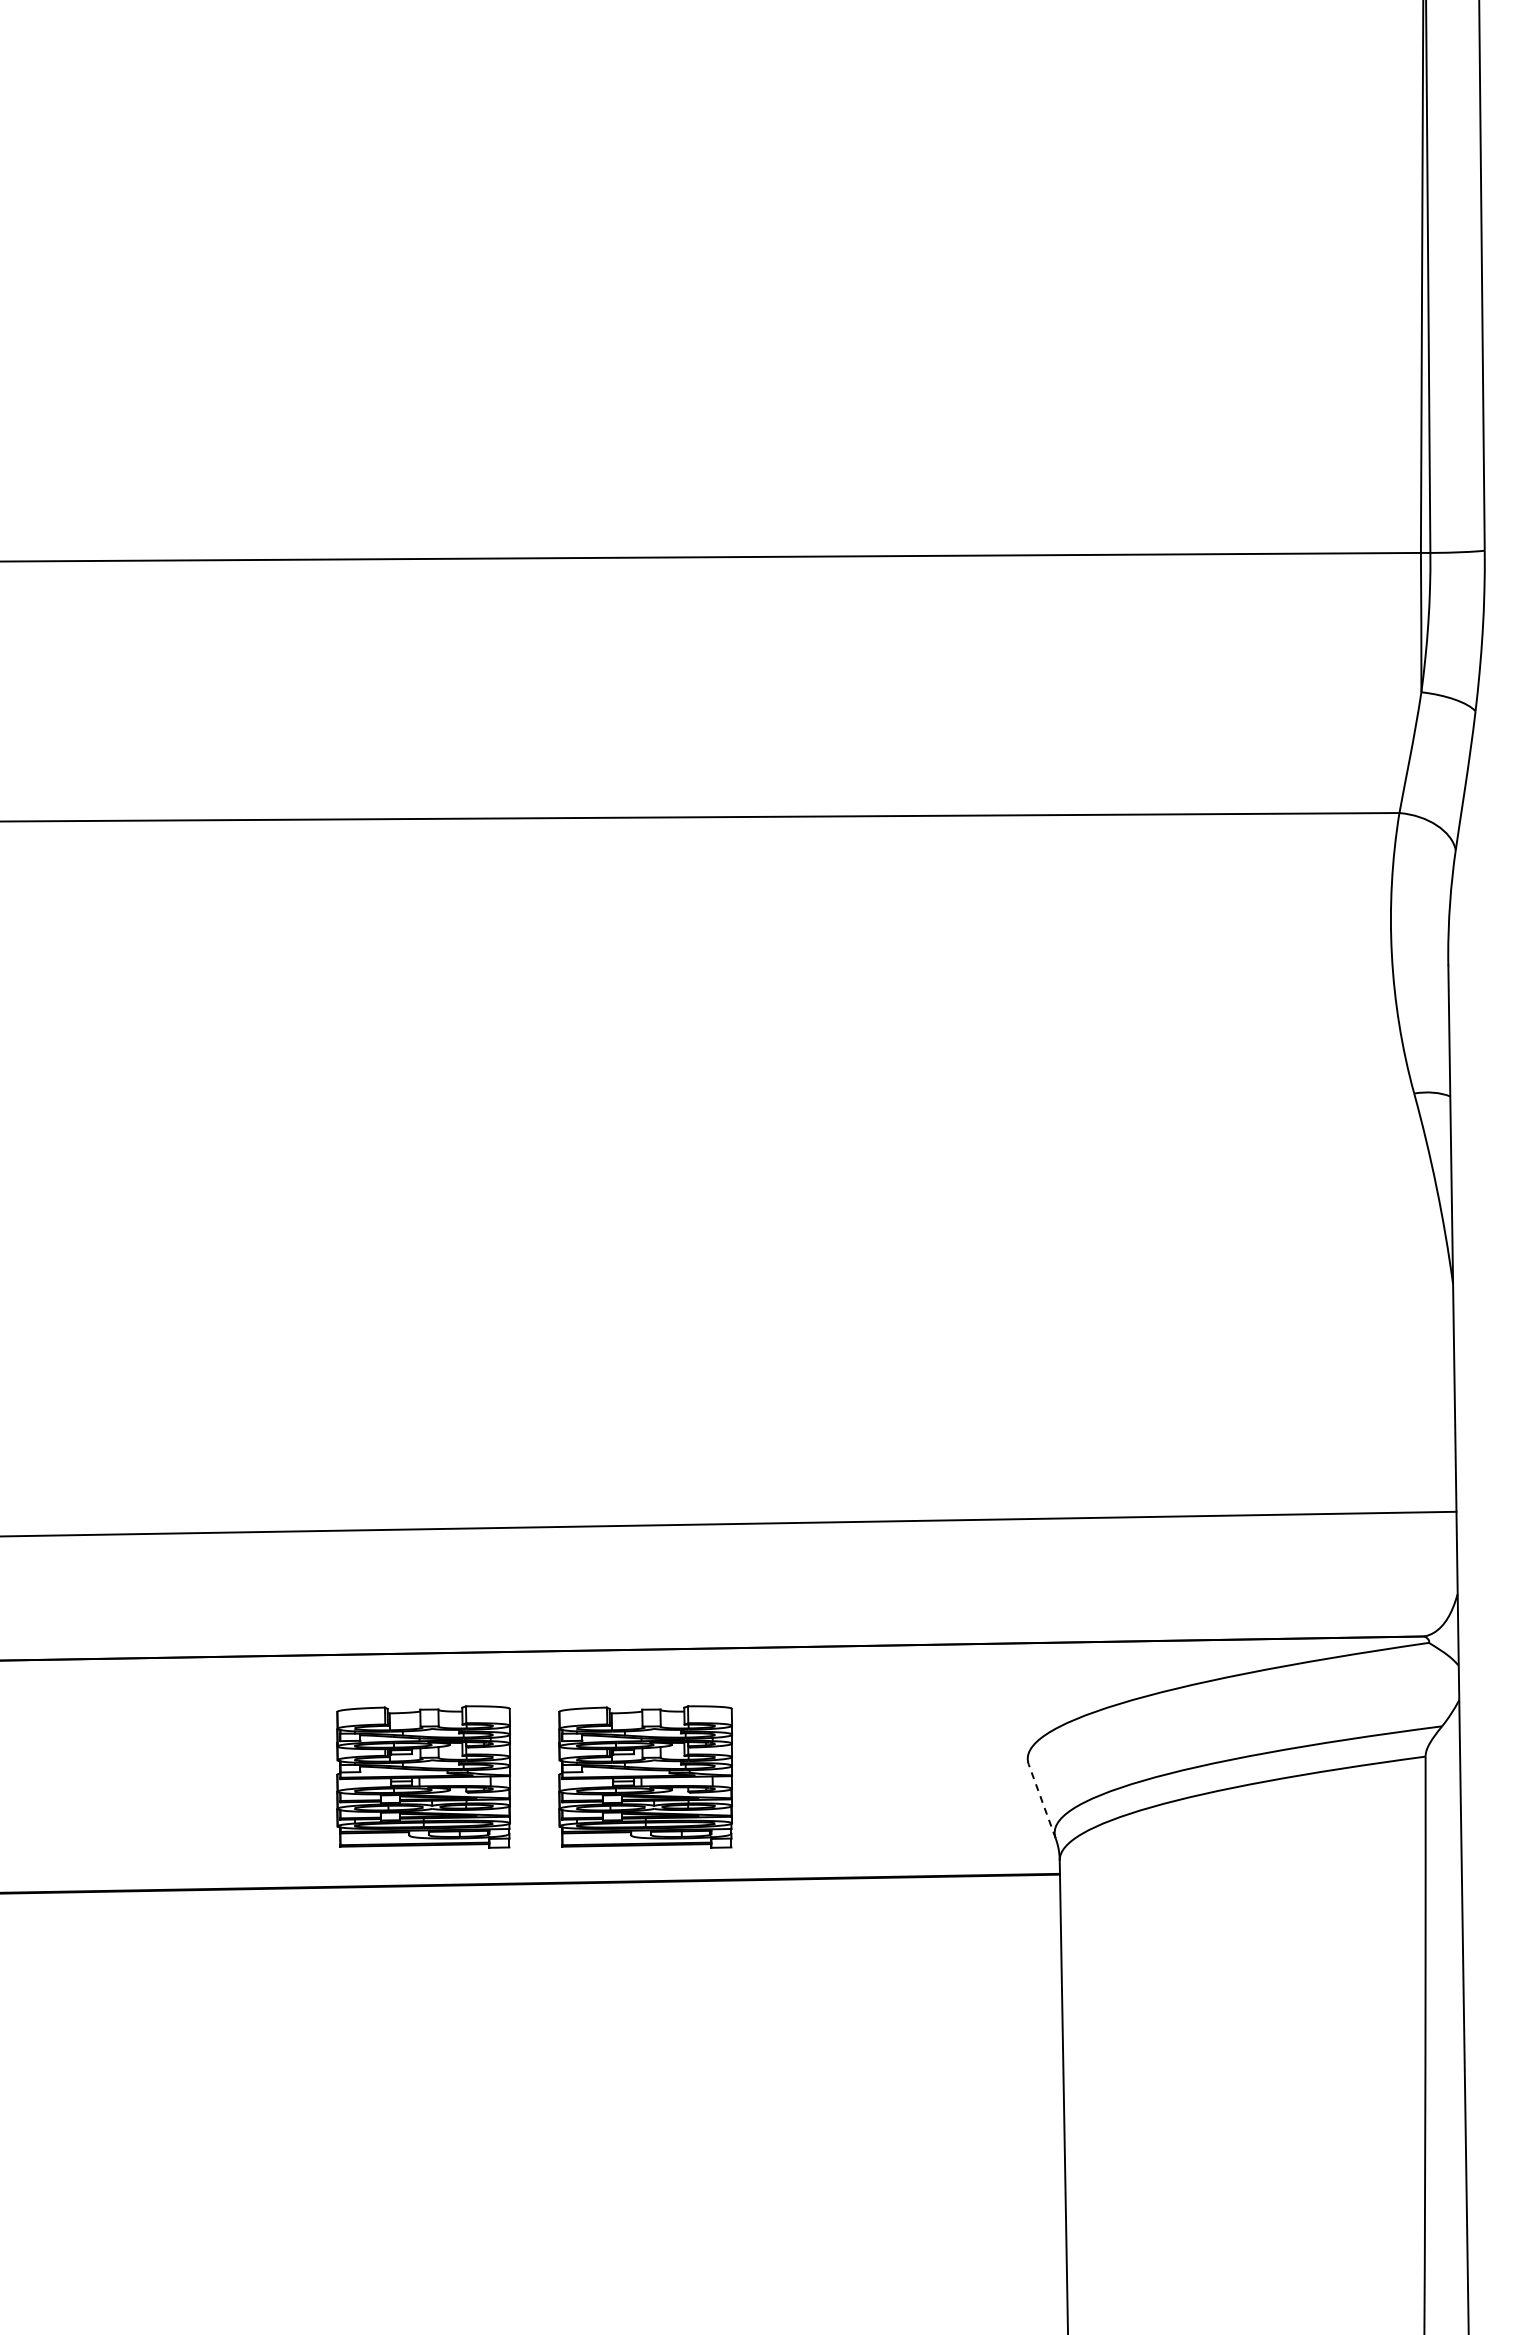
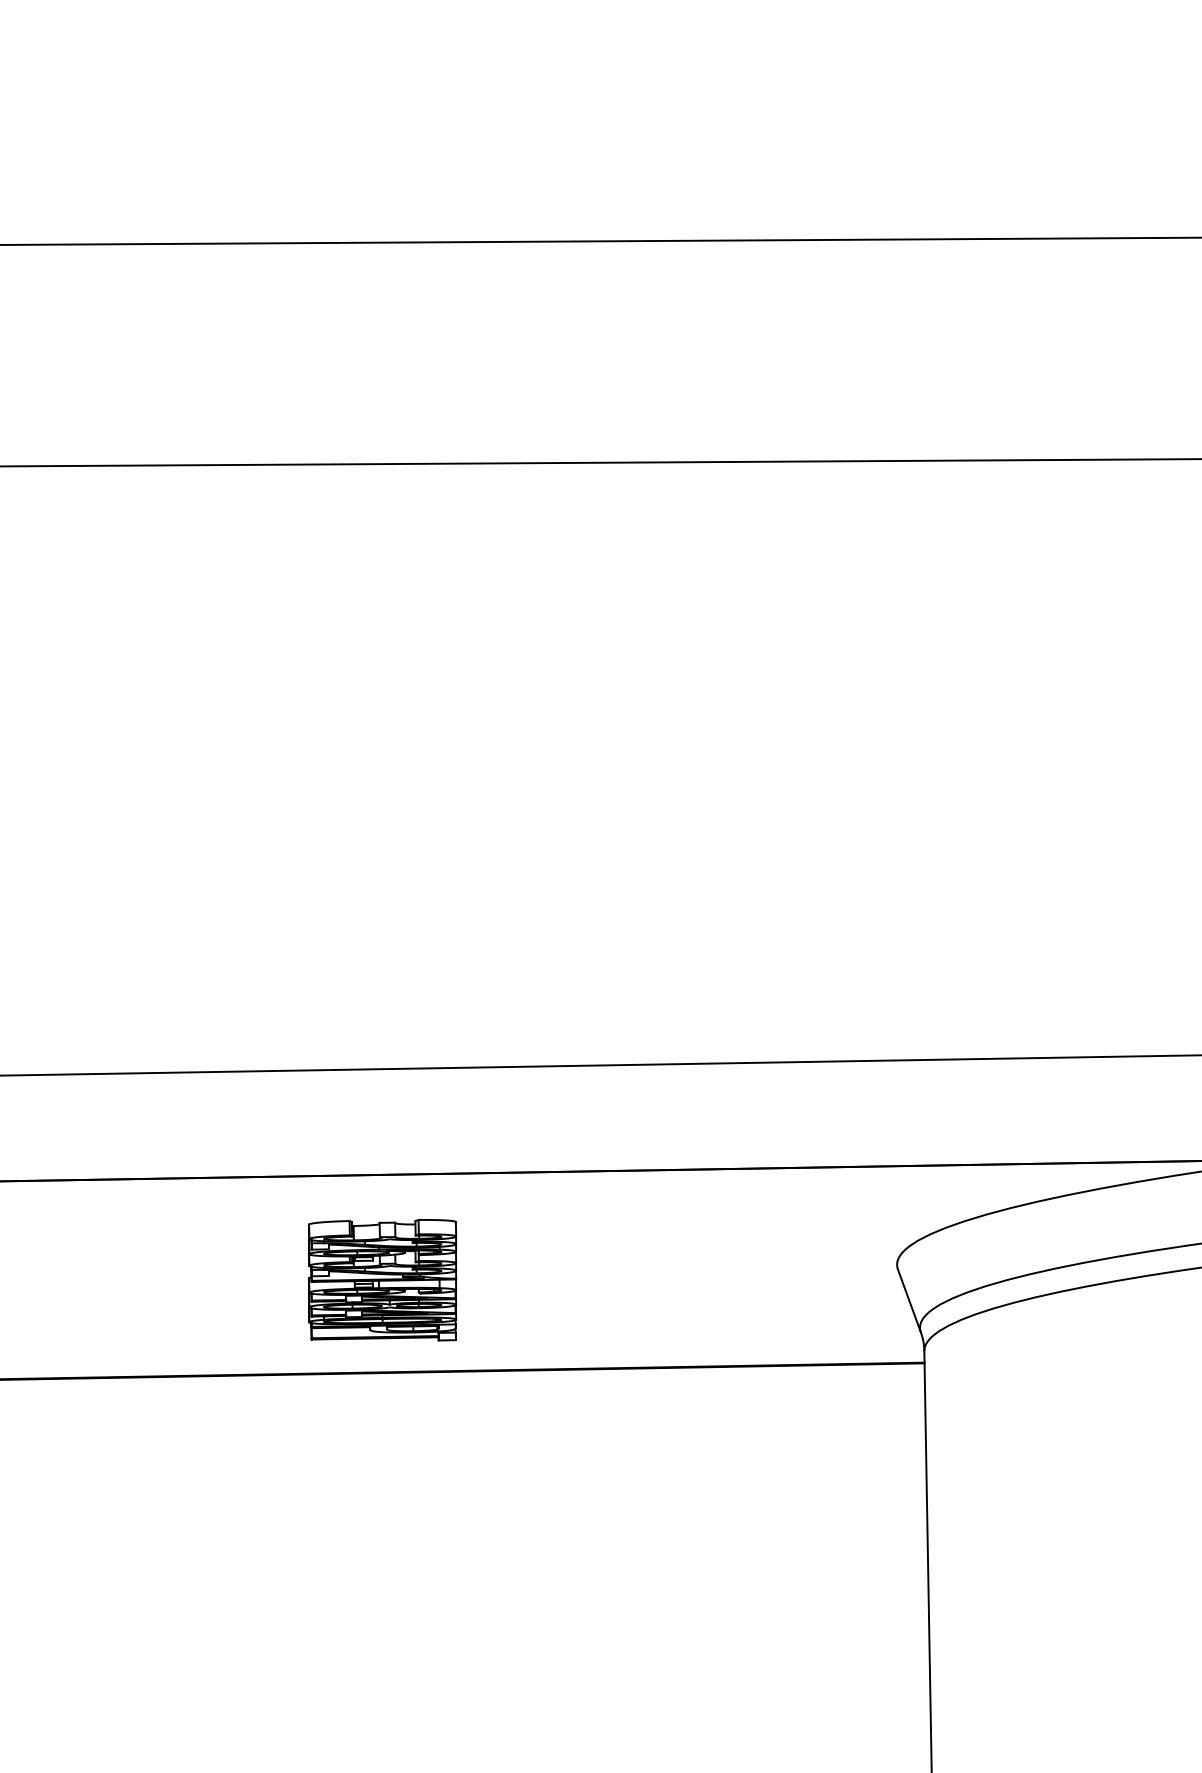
part: (645, 1776) -> (571, 1279), removed
line: (1042, 1800) -> (909, 1300), dashed -> solid

